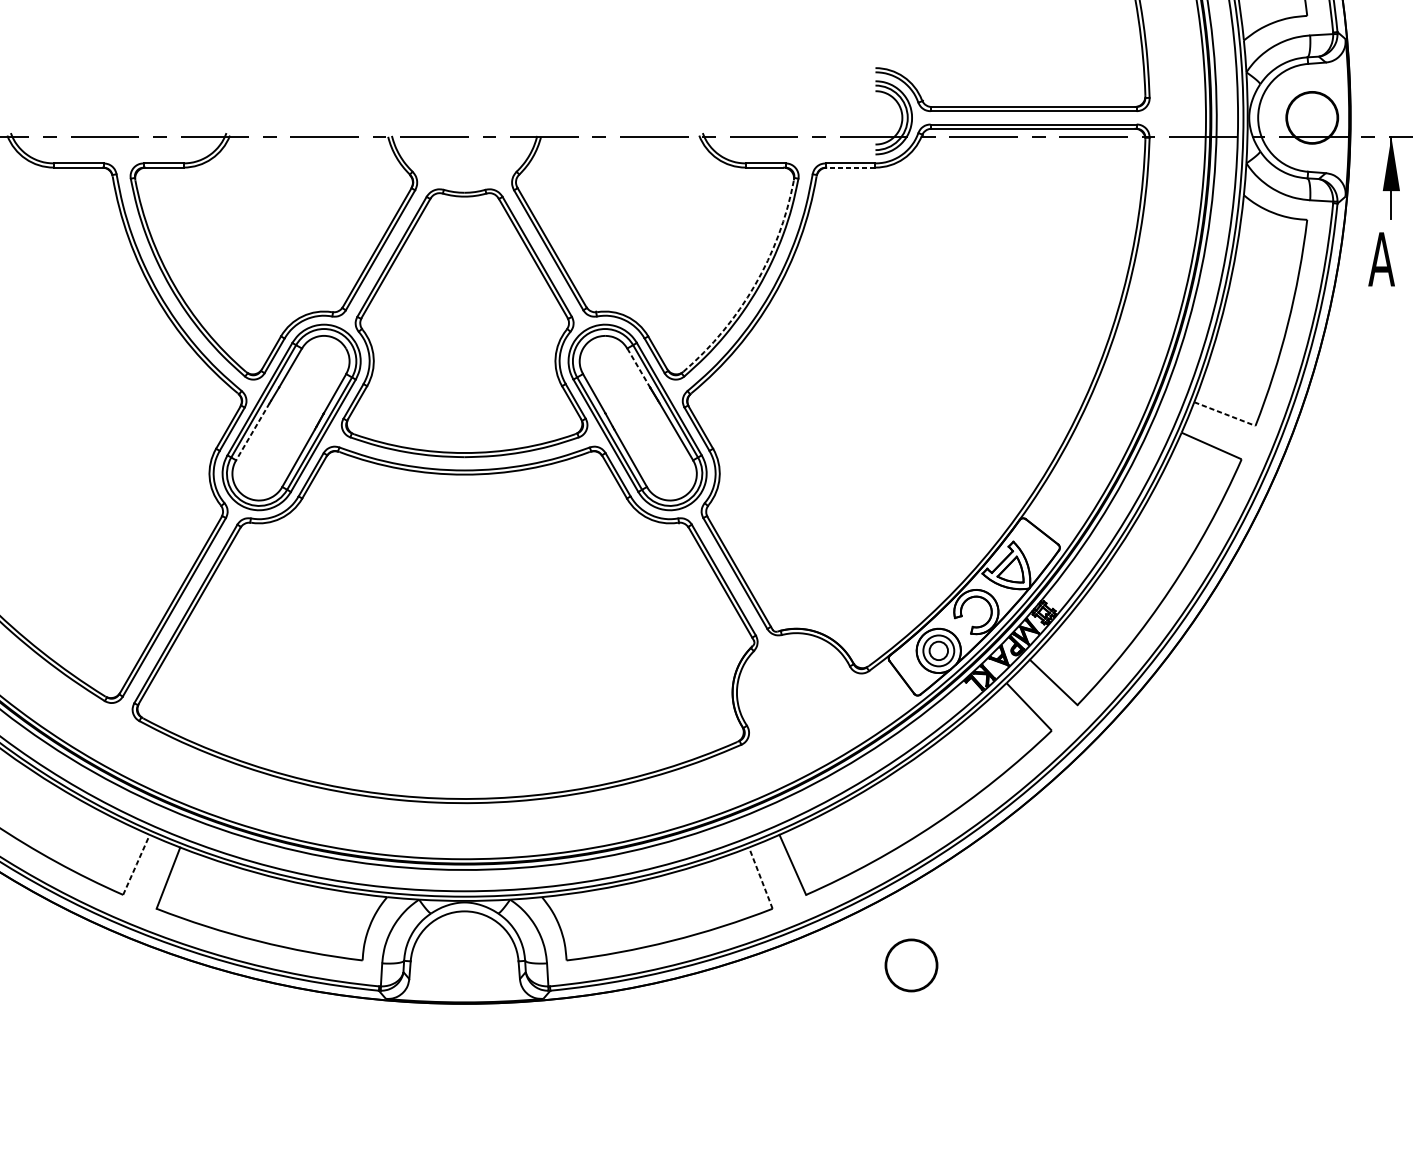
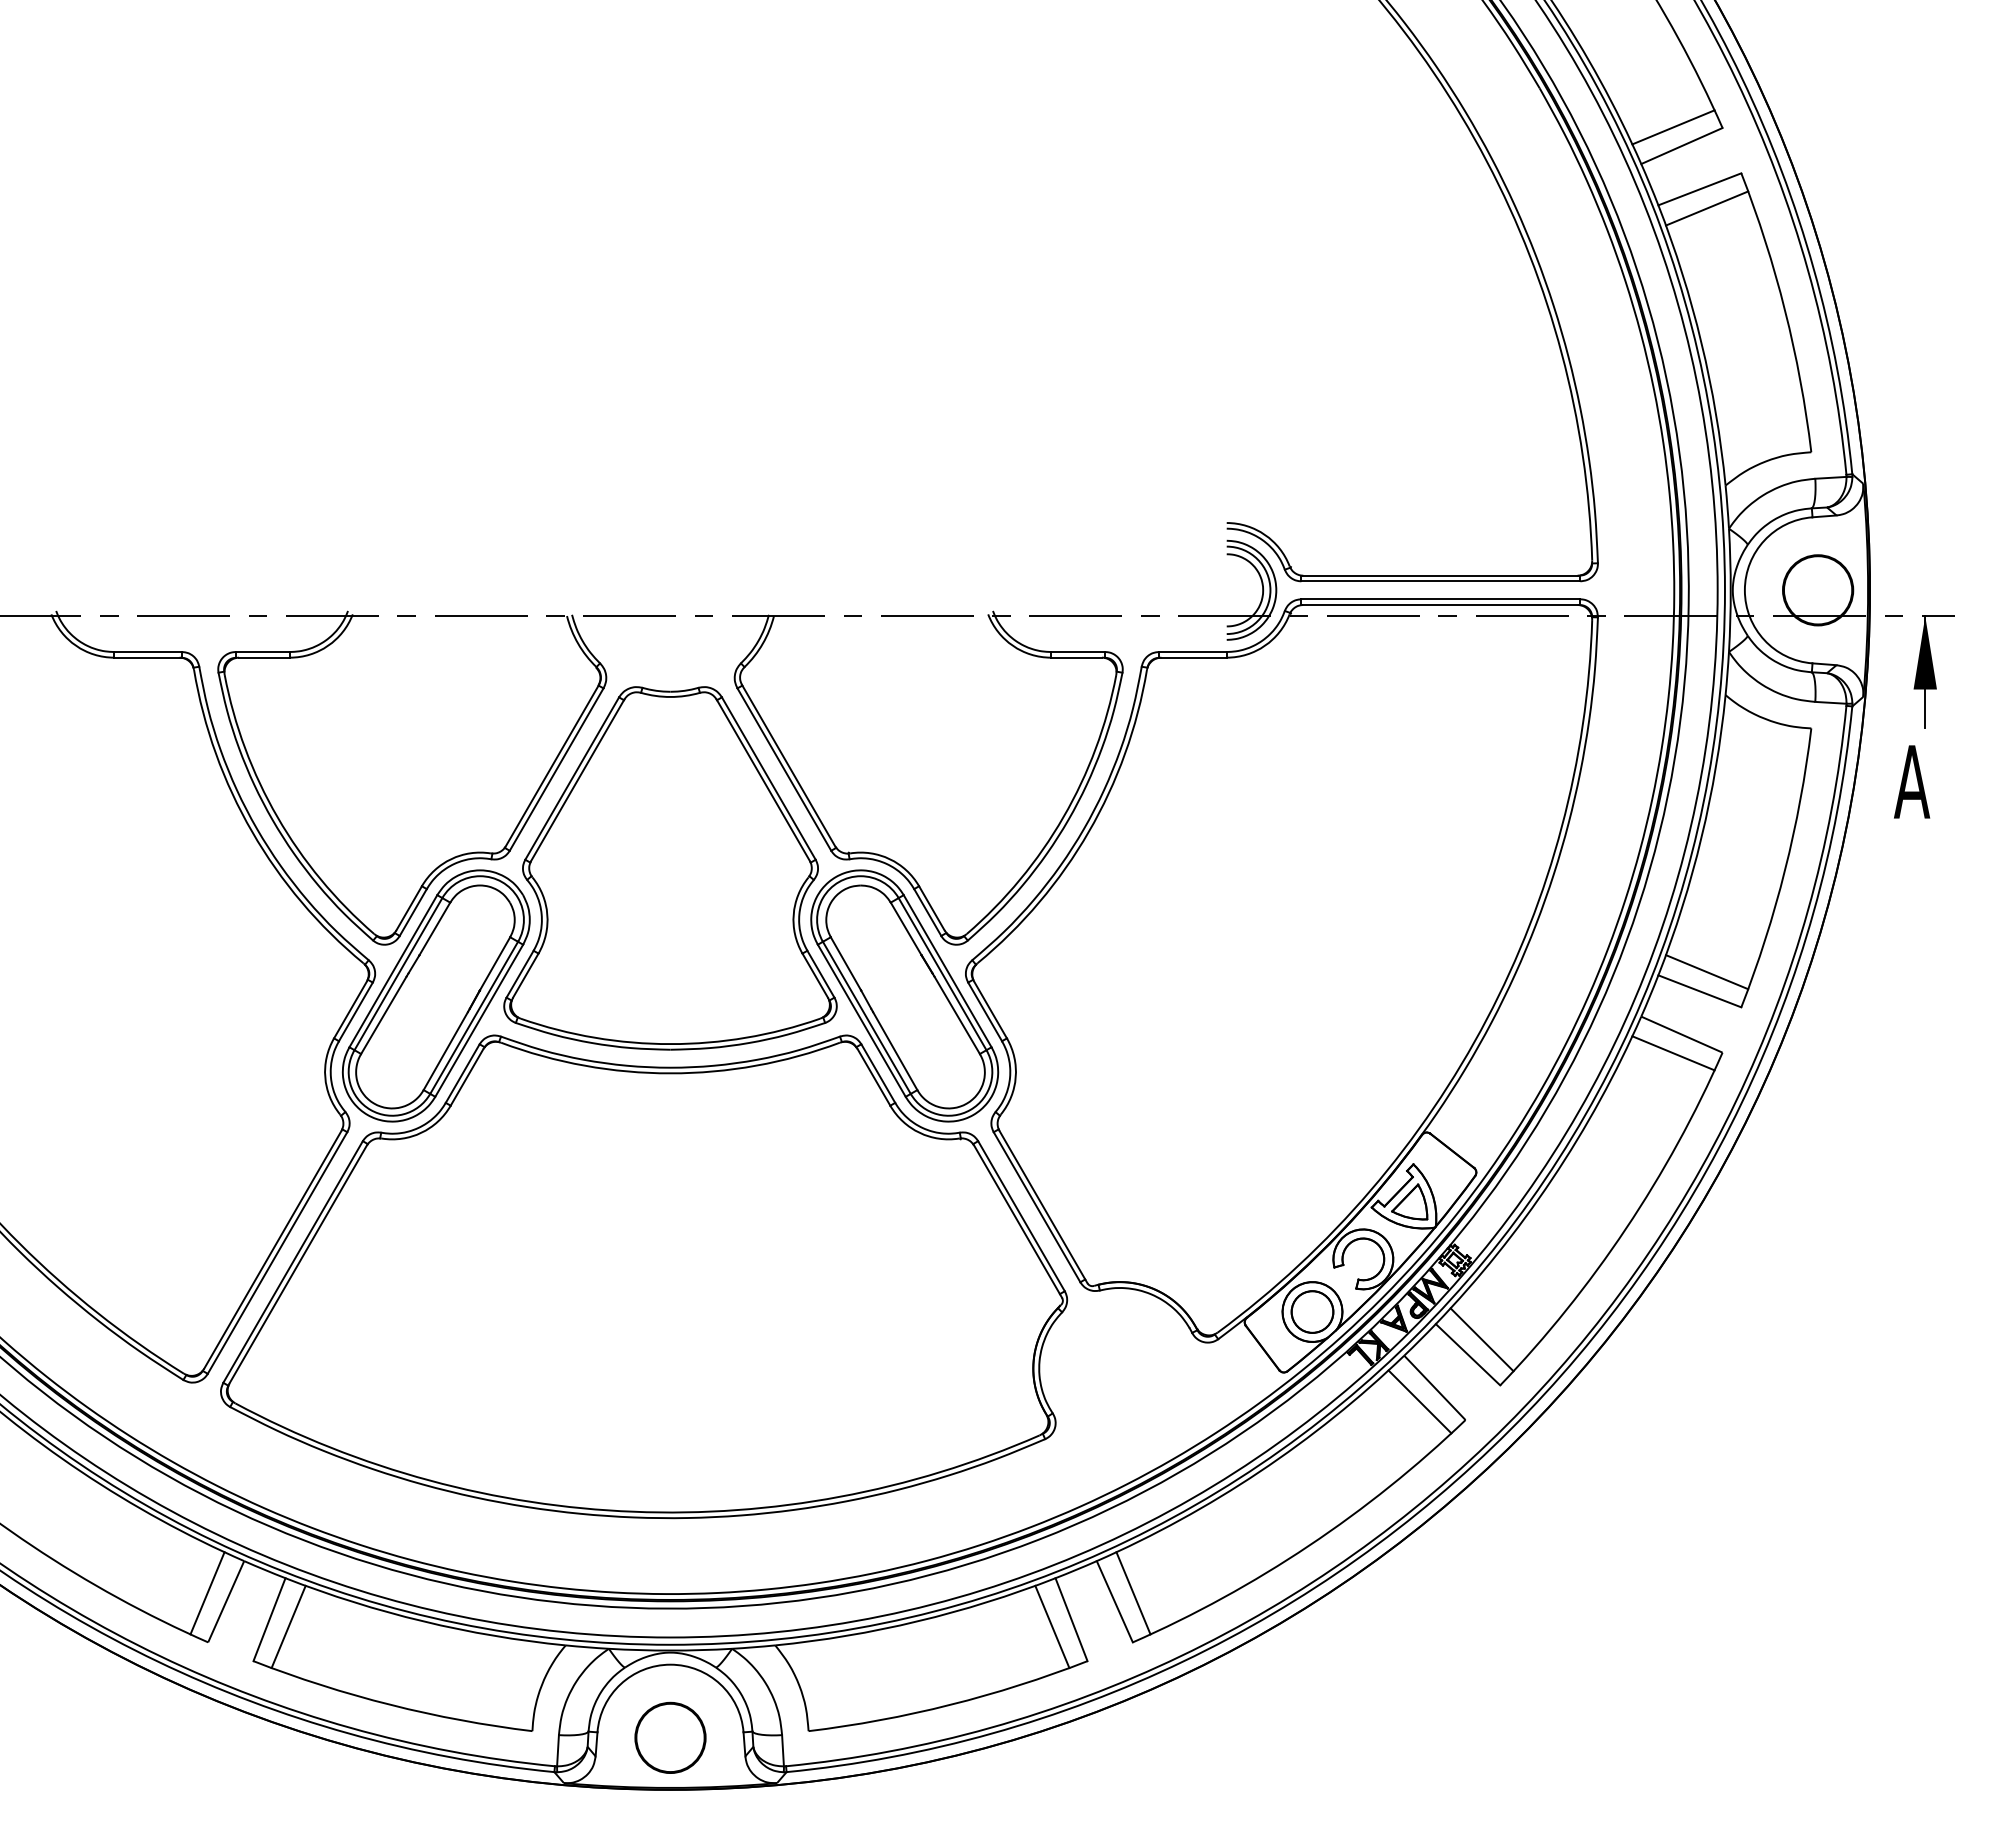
line: (851, 167) -> (1194, 657), dashed -> solid
arc: (754, 285) -> (1063, 817), dashed -> solid
line: (638, 368) -> (906, 929), dashed -> solid
line: (1230, 400) -> (1707, 972), added
line: (1225, 414) -> (1700, 991), dashed -> solid
line: (252, 431) -> (383, 1015), dashed -> solid
line: (1205, 459) -> (1673, 1053), added
circle: (938, 650) -> (1312, 1311), size x1.67
line: (1063, 671) -> (1481, 1339), added
line: (1017, 716) -> (1419, 1401), added
line: (122, 858) -> (207, 1593), added
line: (806, 858) -> (1133, 1593), added
line: (136, 864) -> (226, 1601), dashed -> solid
line: (760, 878) -> (1071, 1619), dashed -> solid
line: (182, 883) -> (288, 1626), added
line: (746, 883) -> (1052, 1626), added
circle: (911, 965) -> (670, 1737), moved

